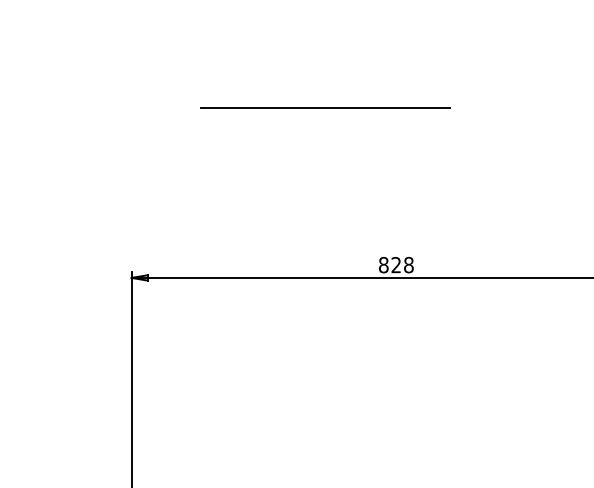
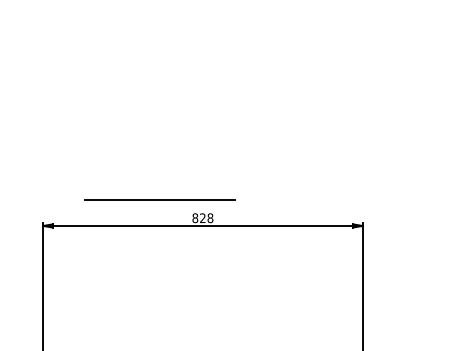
line: (324, 106) -> (159, 199), moved

